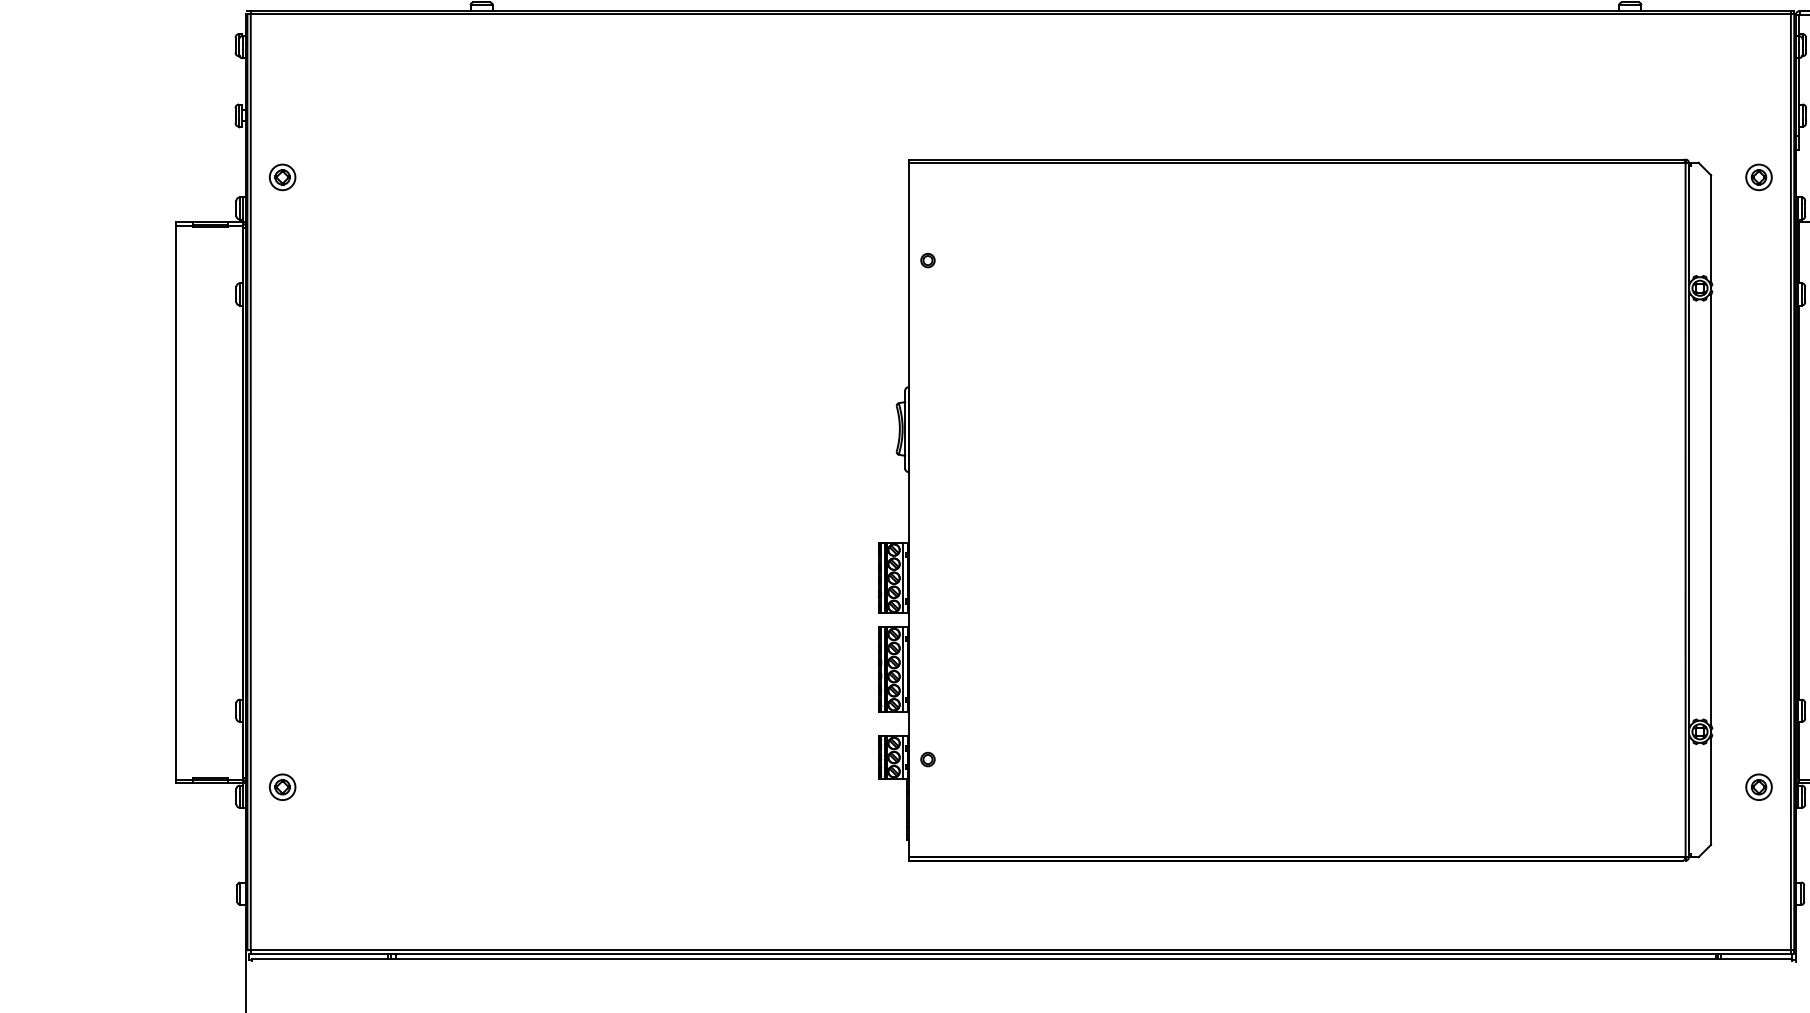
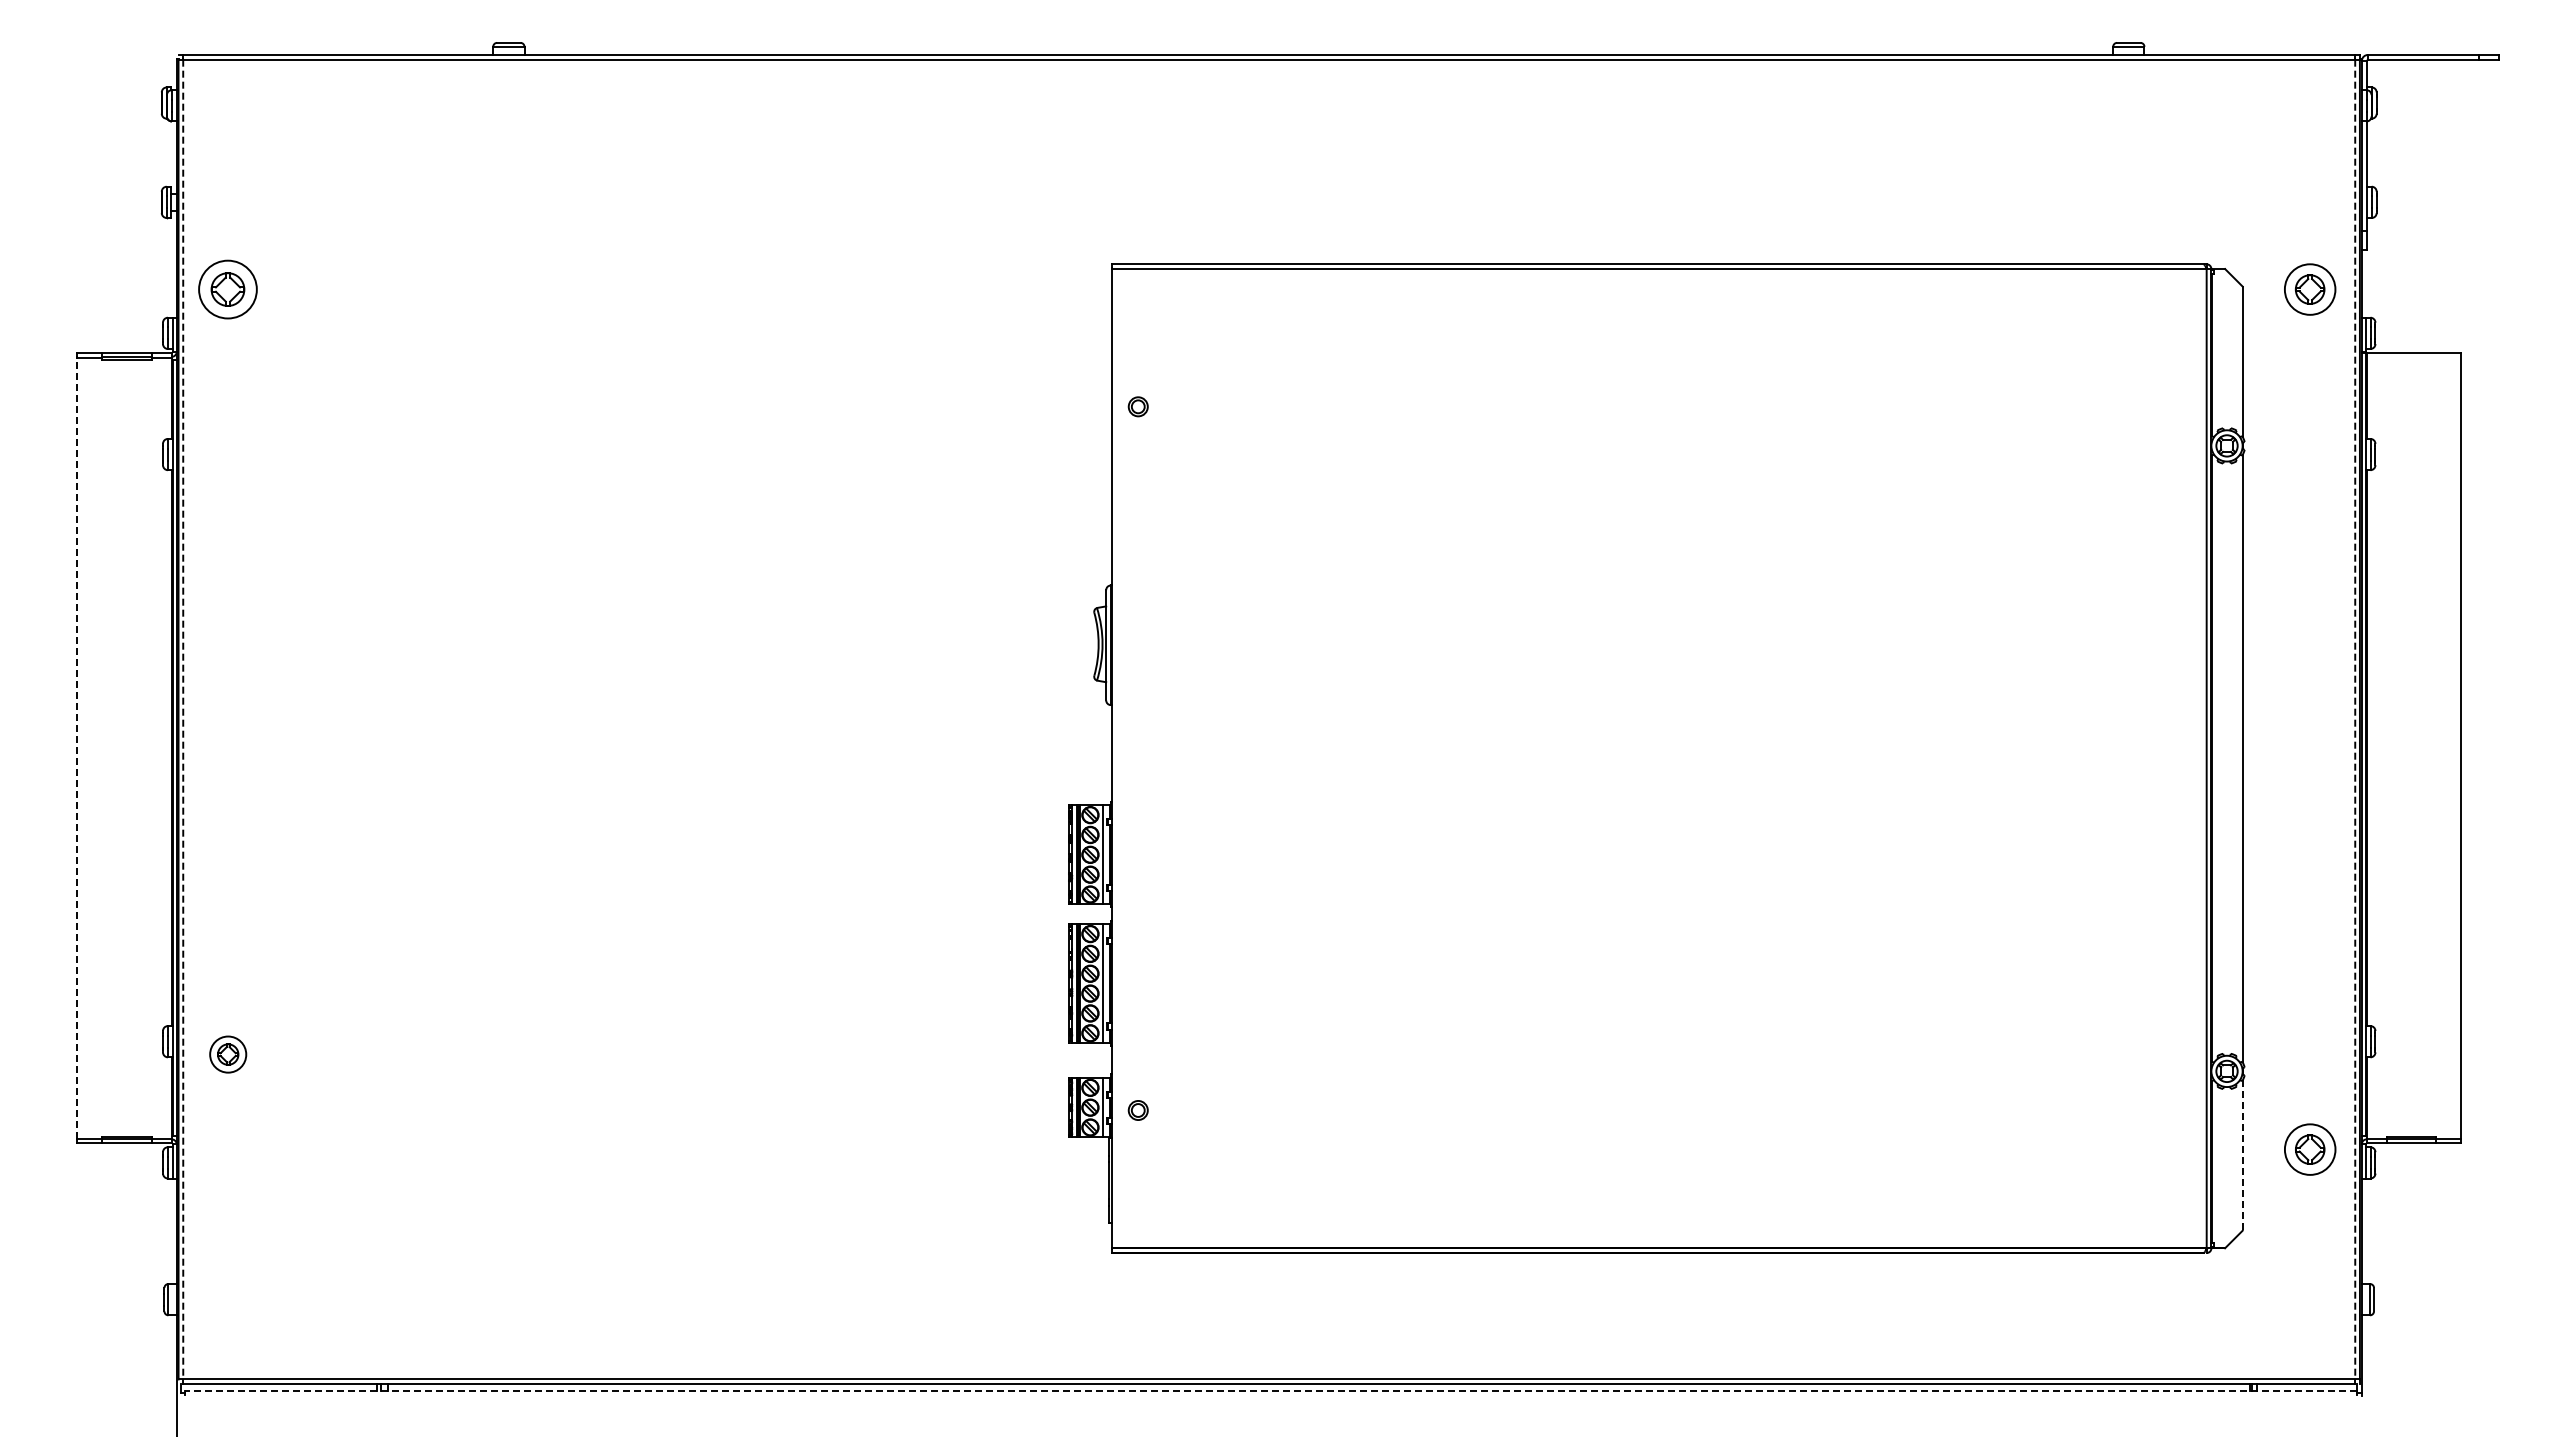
part: (282, 177) -> (228, 289), size x1.6
part: (1759, 177) -> (2310, 289), size x1.4
line: (250, 483) -> (183, 720), solid -> dashed
line: (1791, 483) -> (2355, 720), solid -> dashed
line: (175, 502) -> (77, 748), solid -> dashed
part: (282, 787) -> (228, 1054), moved
part: (1759, 787) -> (2310, 1149), size x1.4
line: (1710, 792) -> (2242, 1156), solid -> dashed
line: (1022, 958) -> (1271, 1391), solid -> dashed

